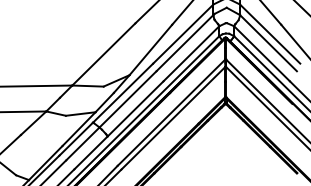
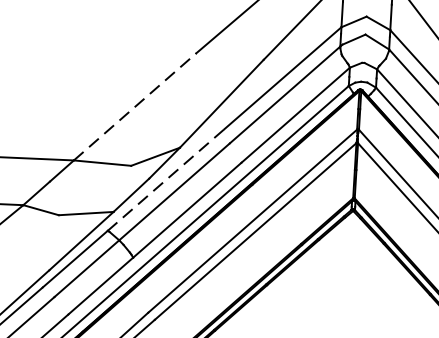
line: (104, 54) -> (136, 107), solid -> dashed
line: (123, 92) -> (166, 178), solid -> dashed

